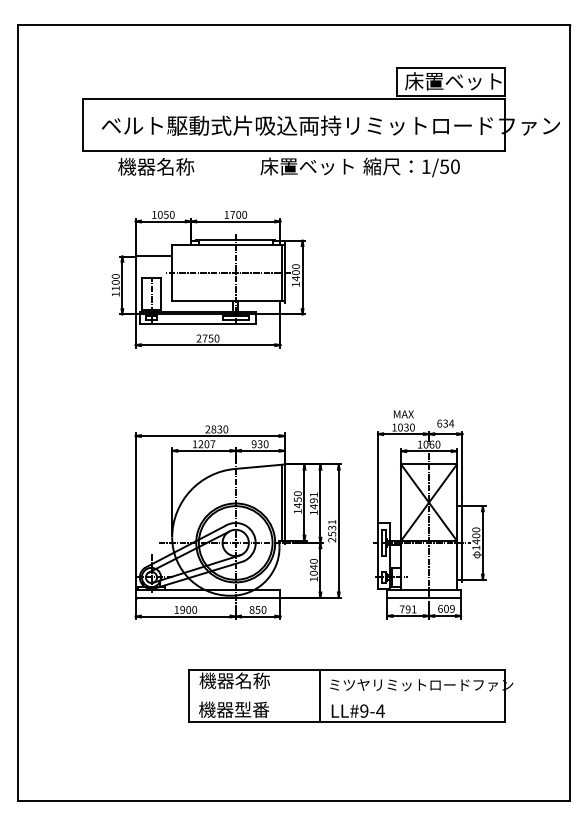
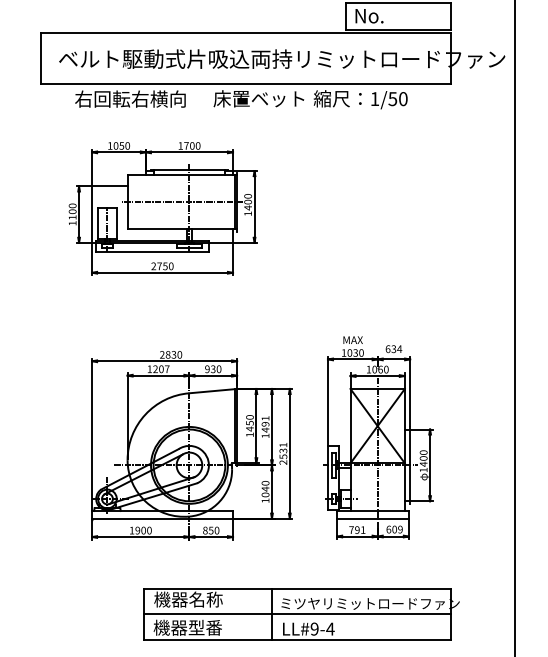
text: (453, 81) -> (401, 16), 床置ベット -> No.
text: (174, 166) -> (129, 98), 機器名称 -> 右回転右横向
line: (346, 695) -> (297, 613), added

